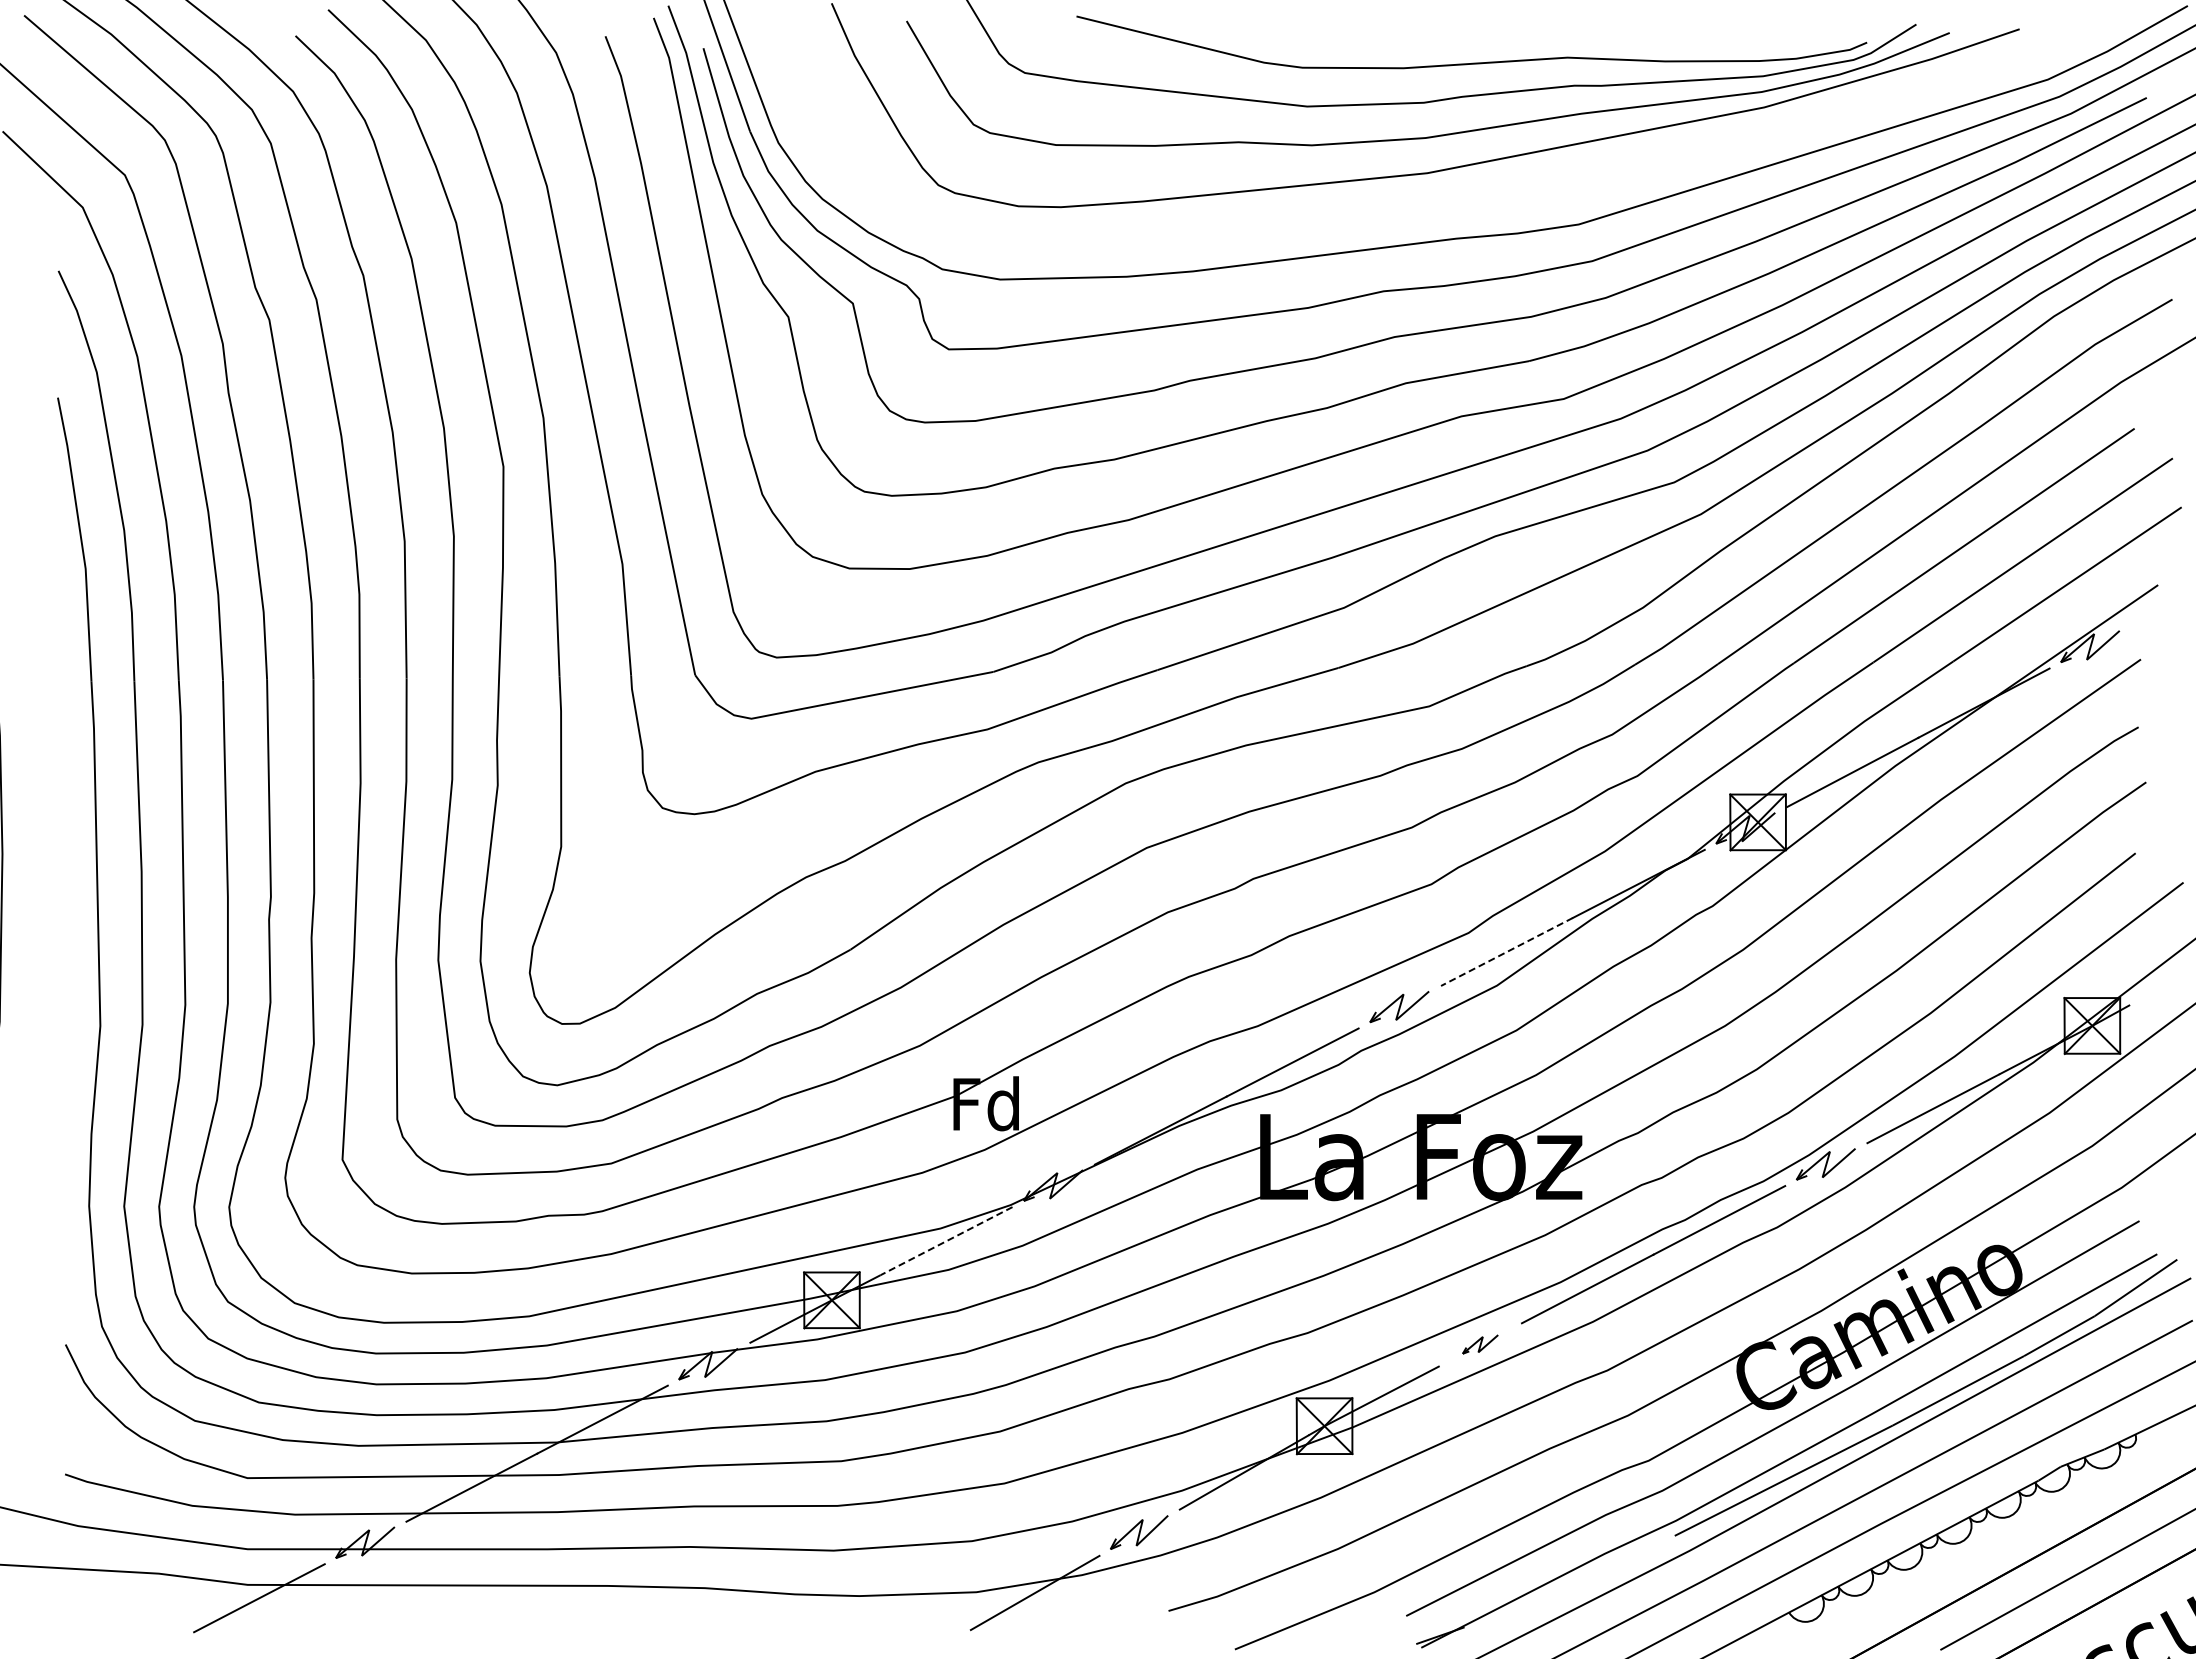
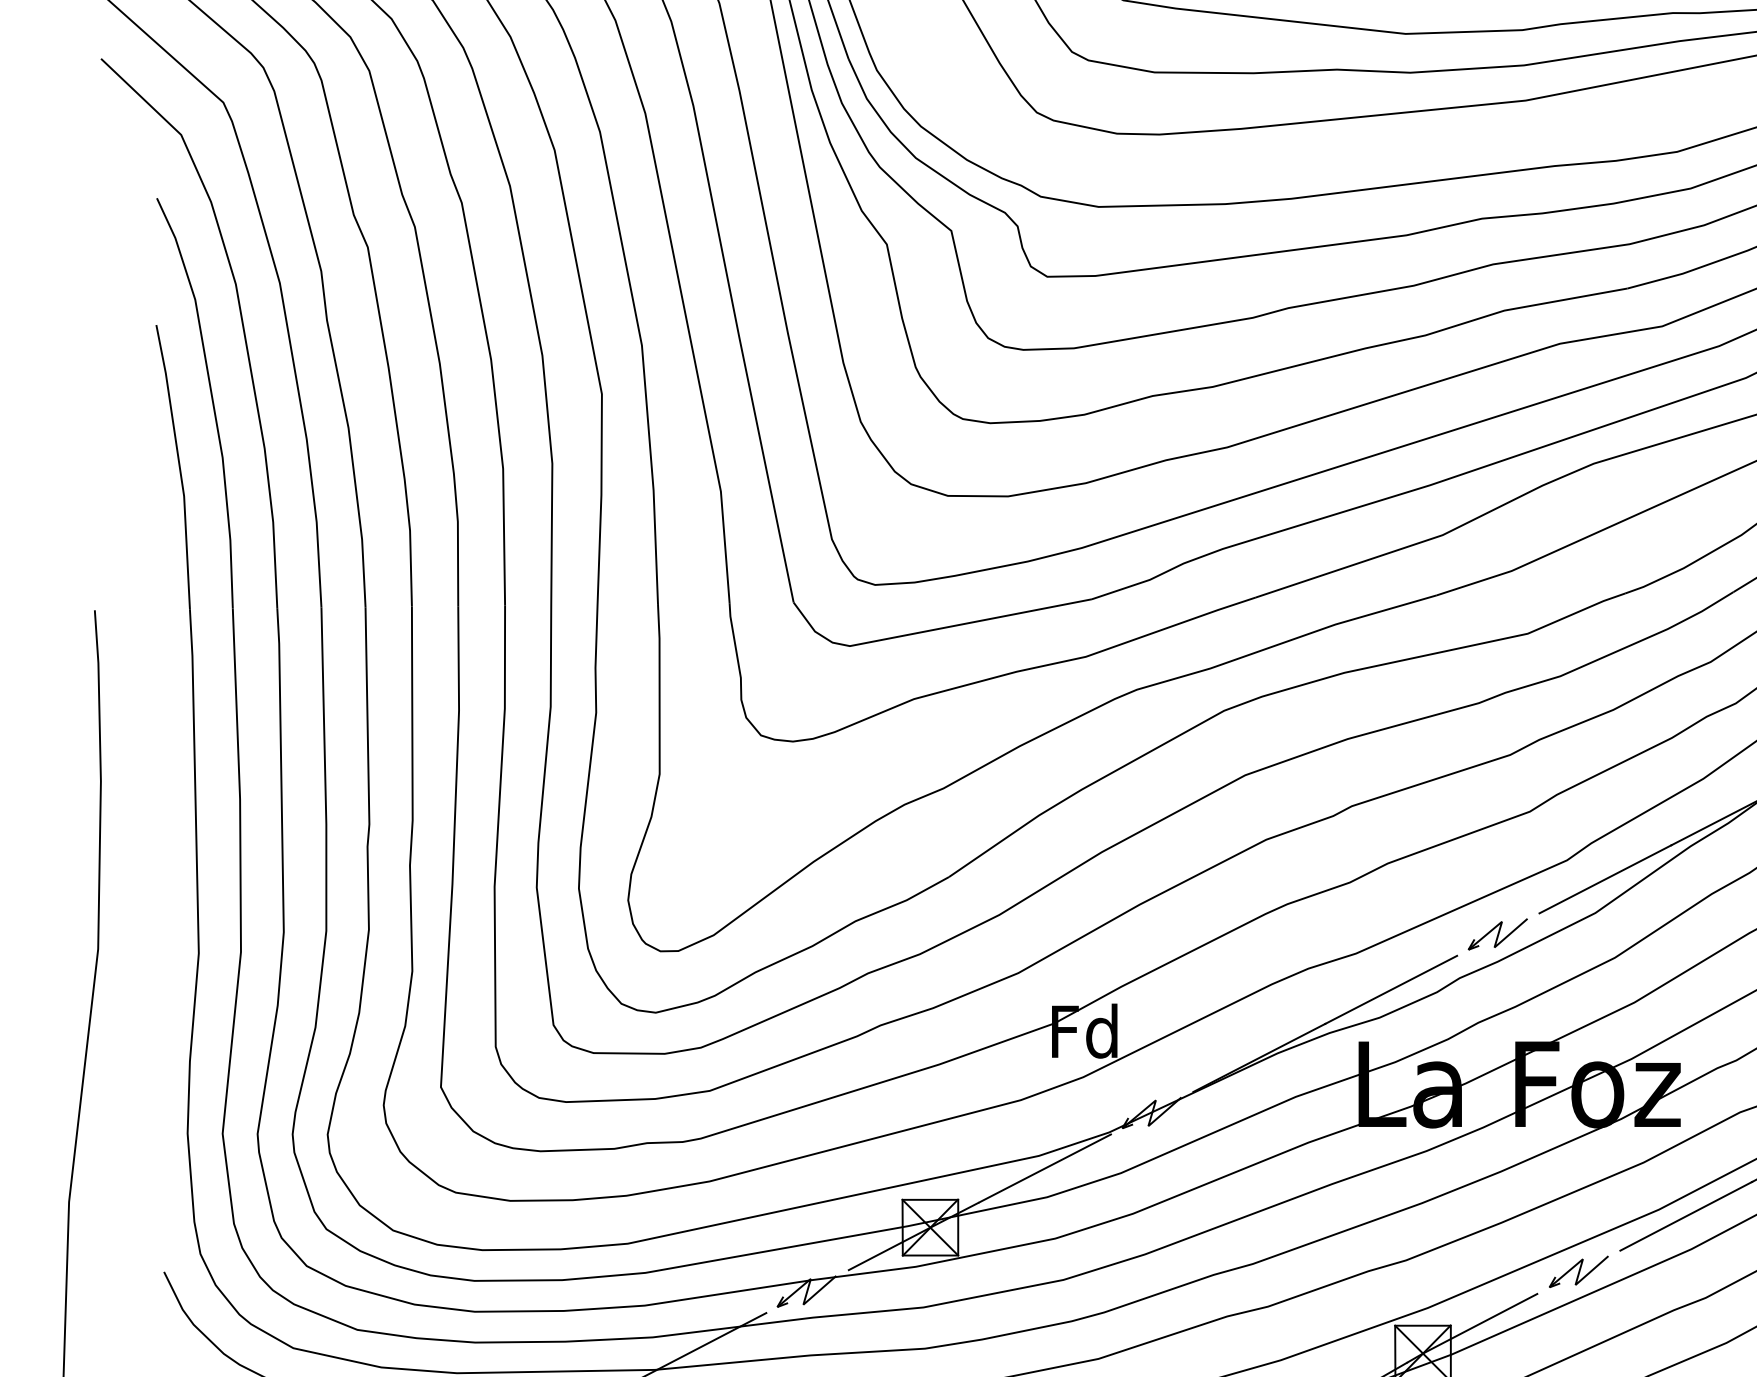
line: (1506, 952) -> (1604, 879), dashed -> solid
line: (946, 1241) -> (1044, 1168), dashed -> solid
part: (1480, 1344) -> (1578, 1271), size x1.67

